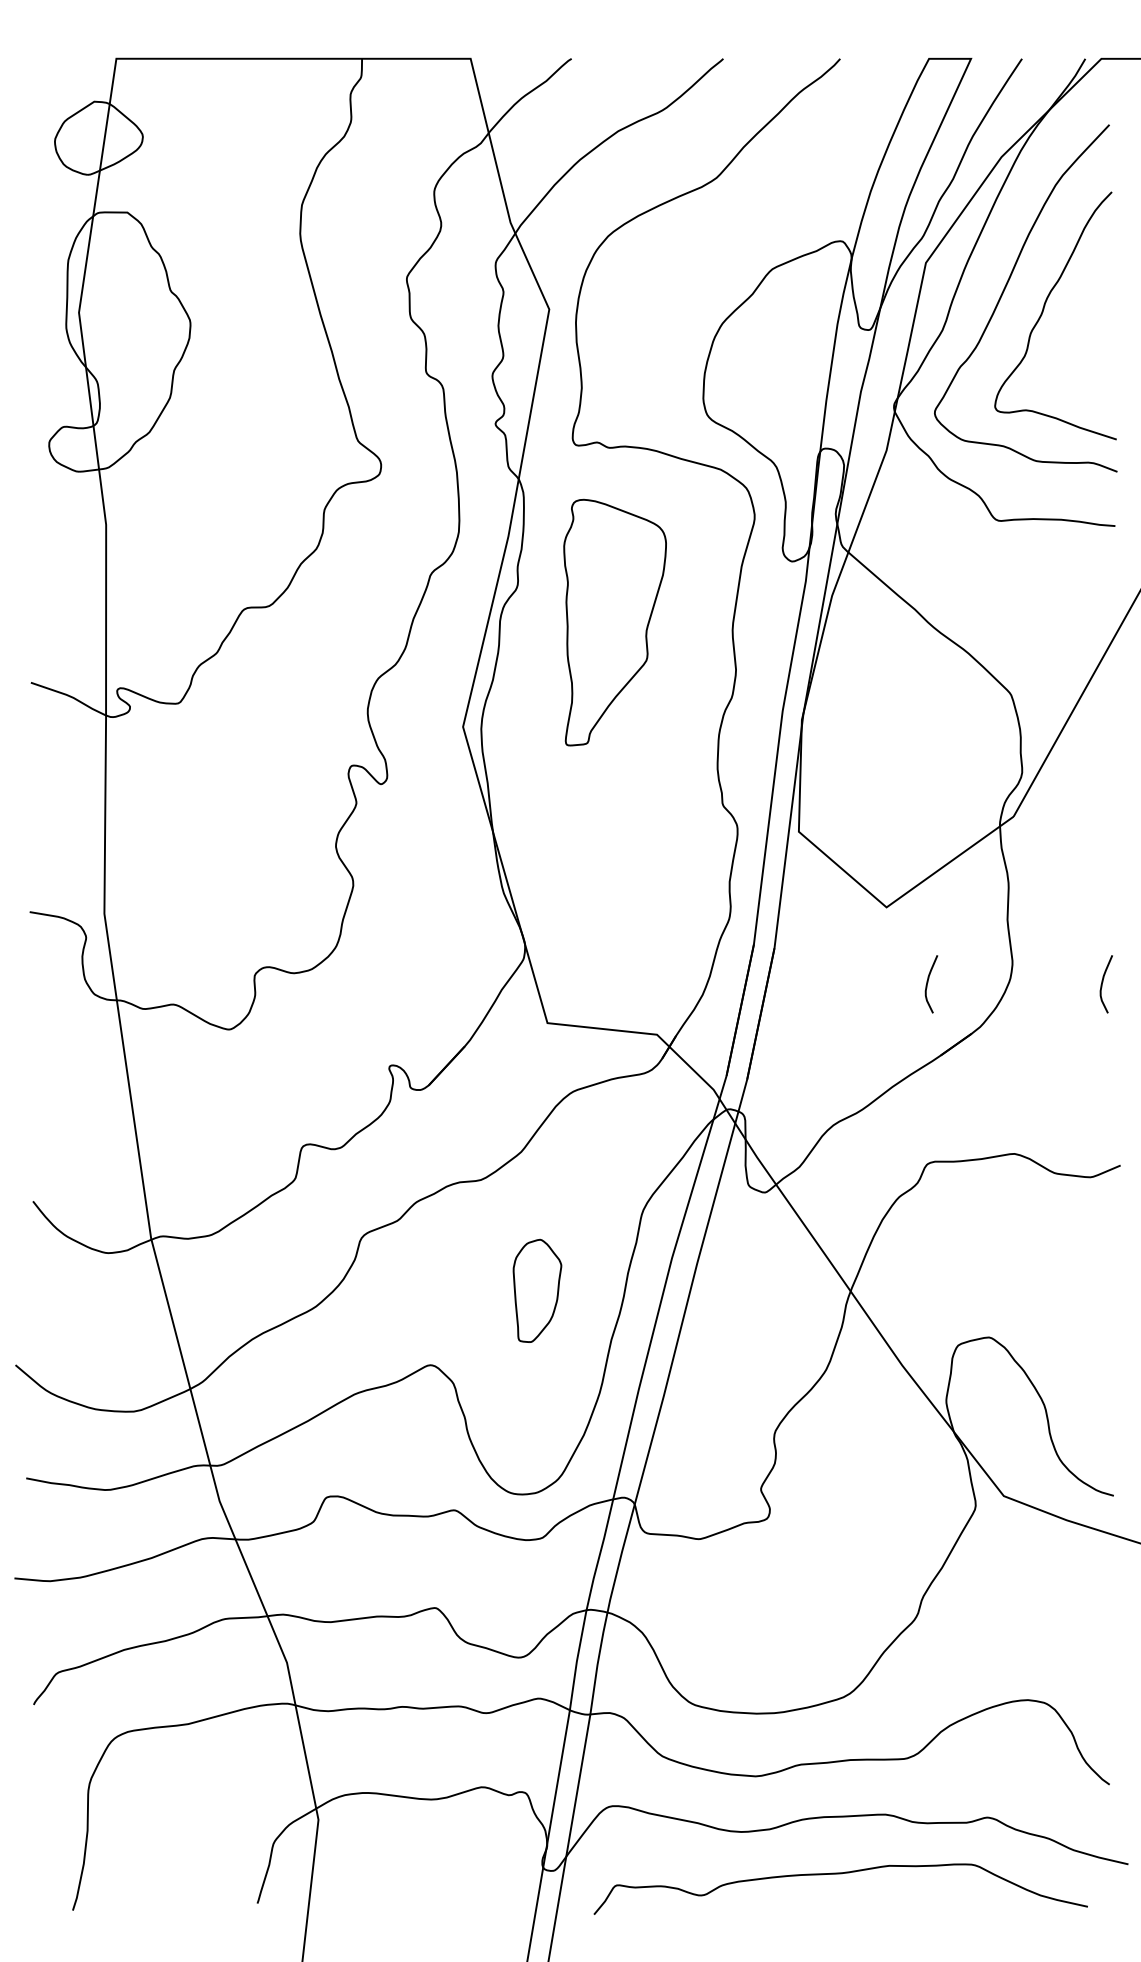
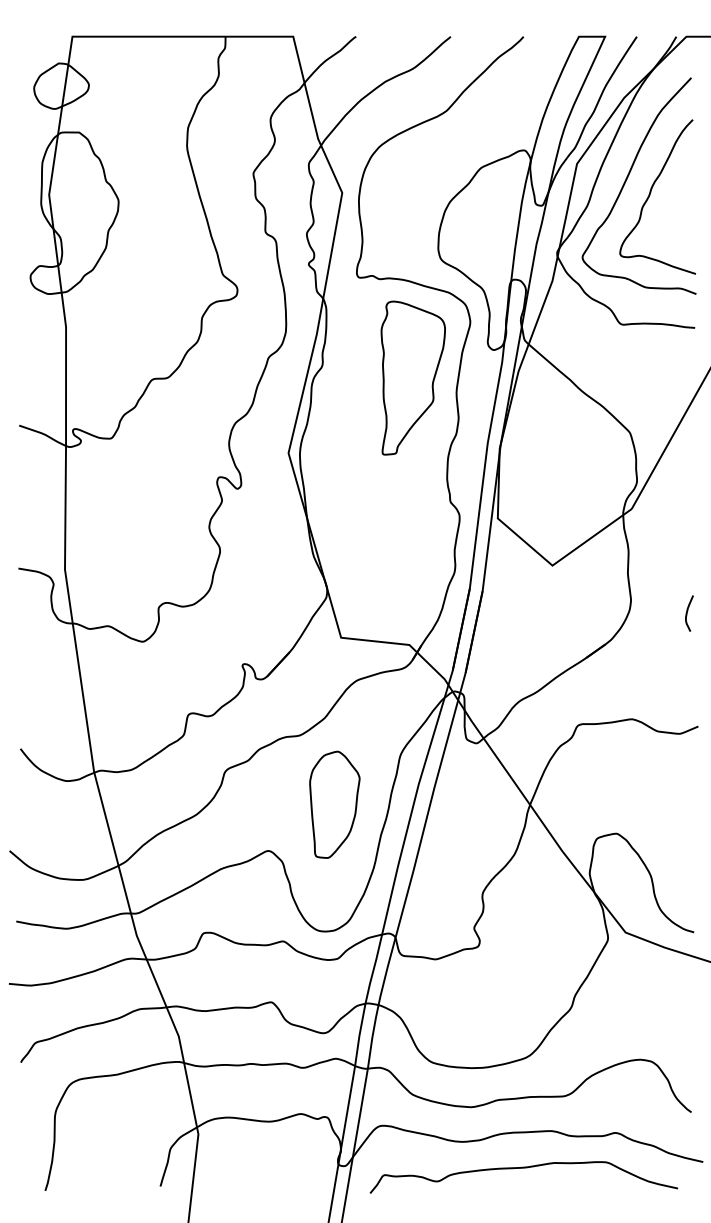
part: (613, 621) -> (412, 377), moved
curve: (928, 984) -> (578, 613), removed
part: (536, 1290) -> (334, 804), size x1.67

